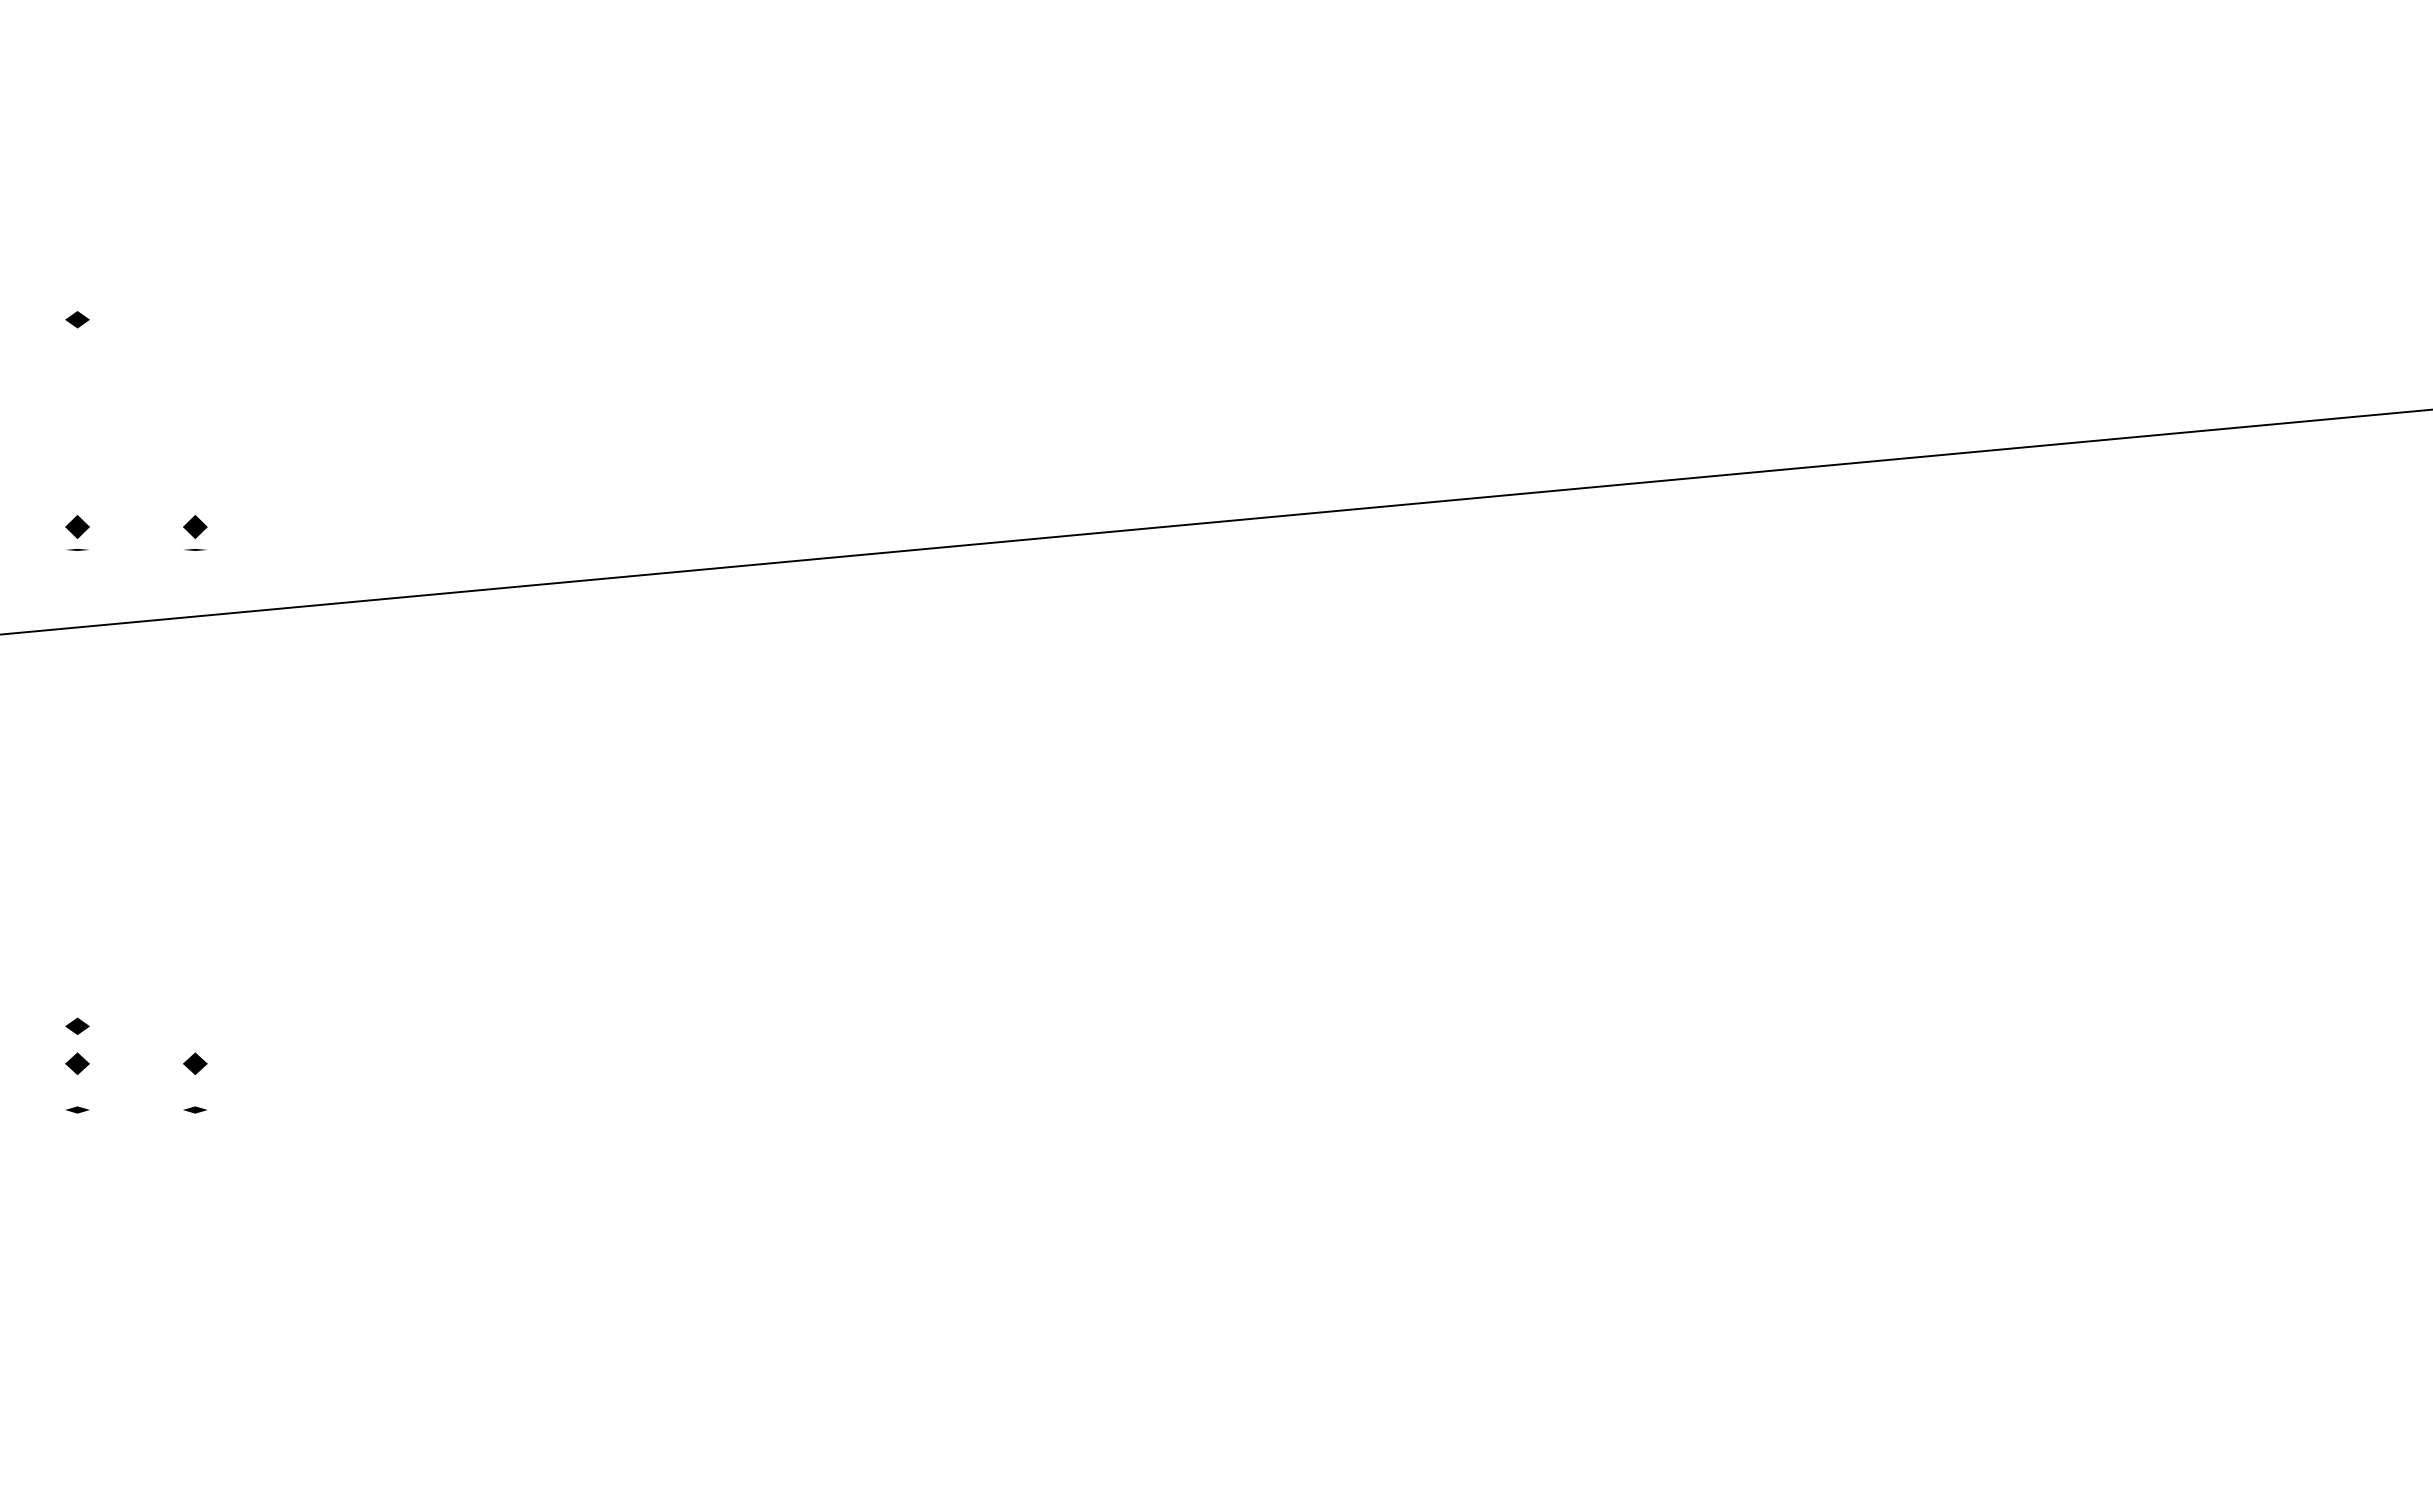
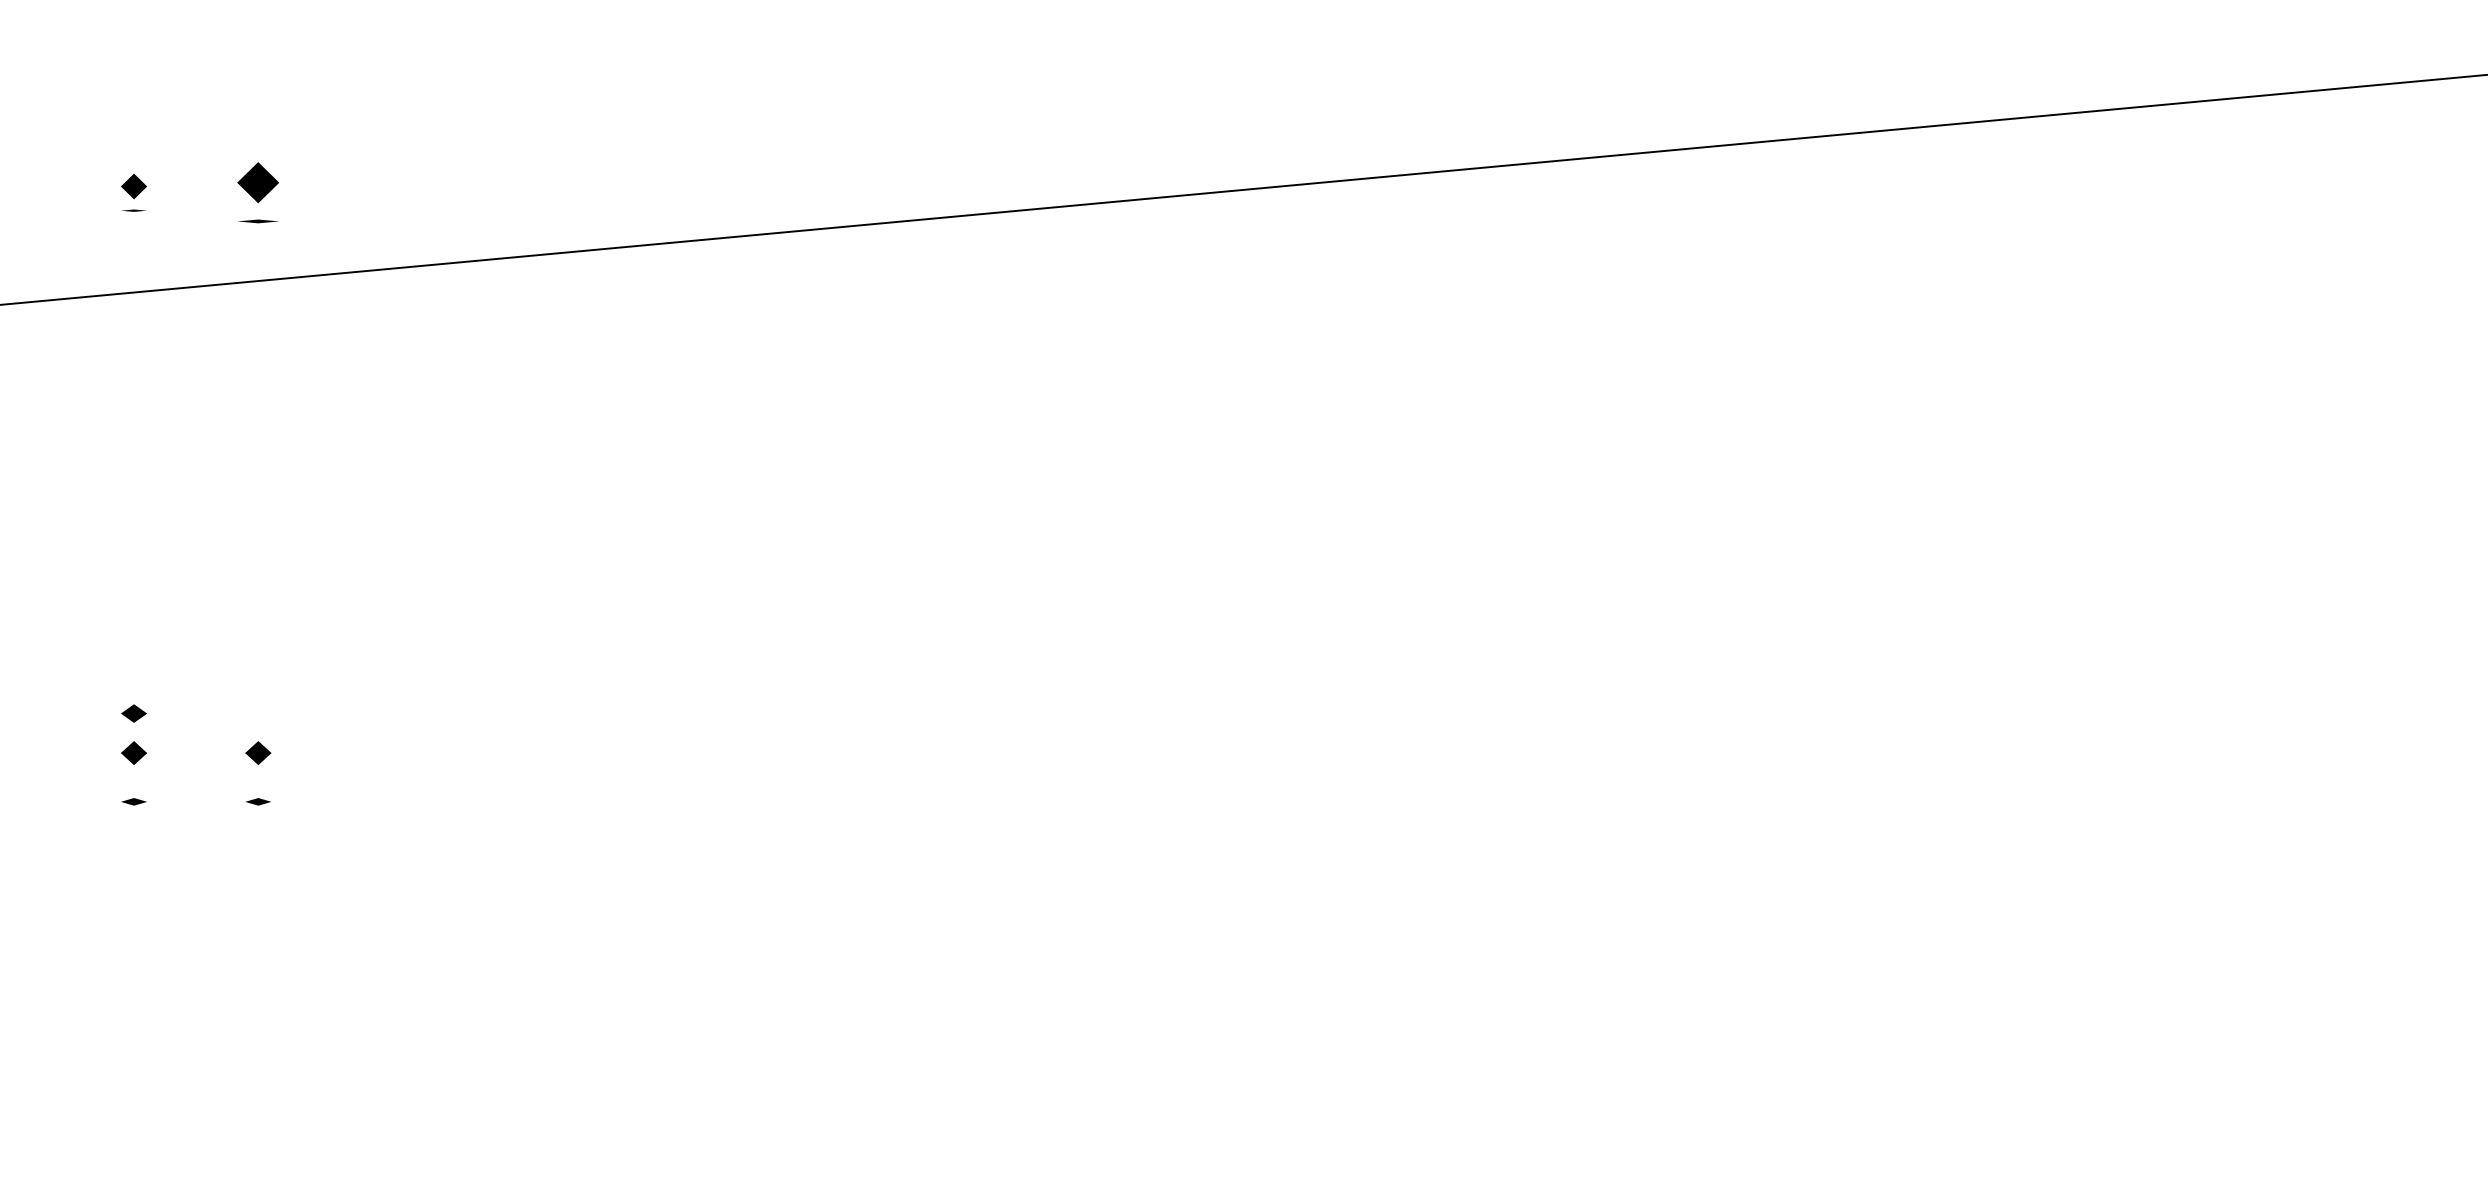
part: (195, 532) -> (258, 192), size x1.6

